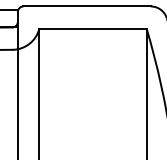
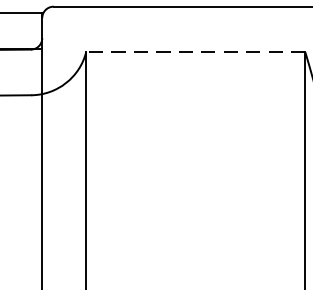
line: (93, 28) -> (196, 51), solid -> dashed

